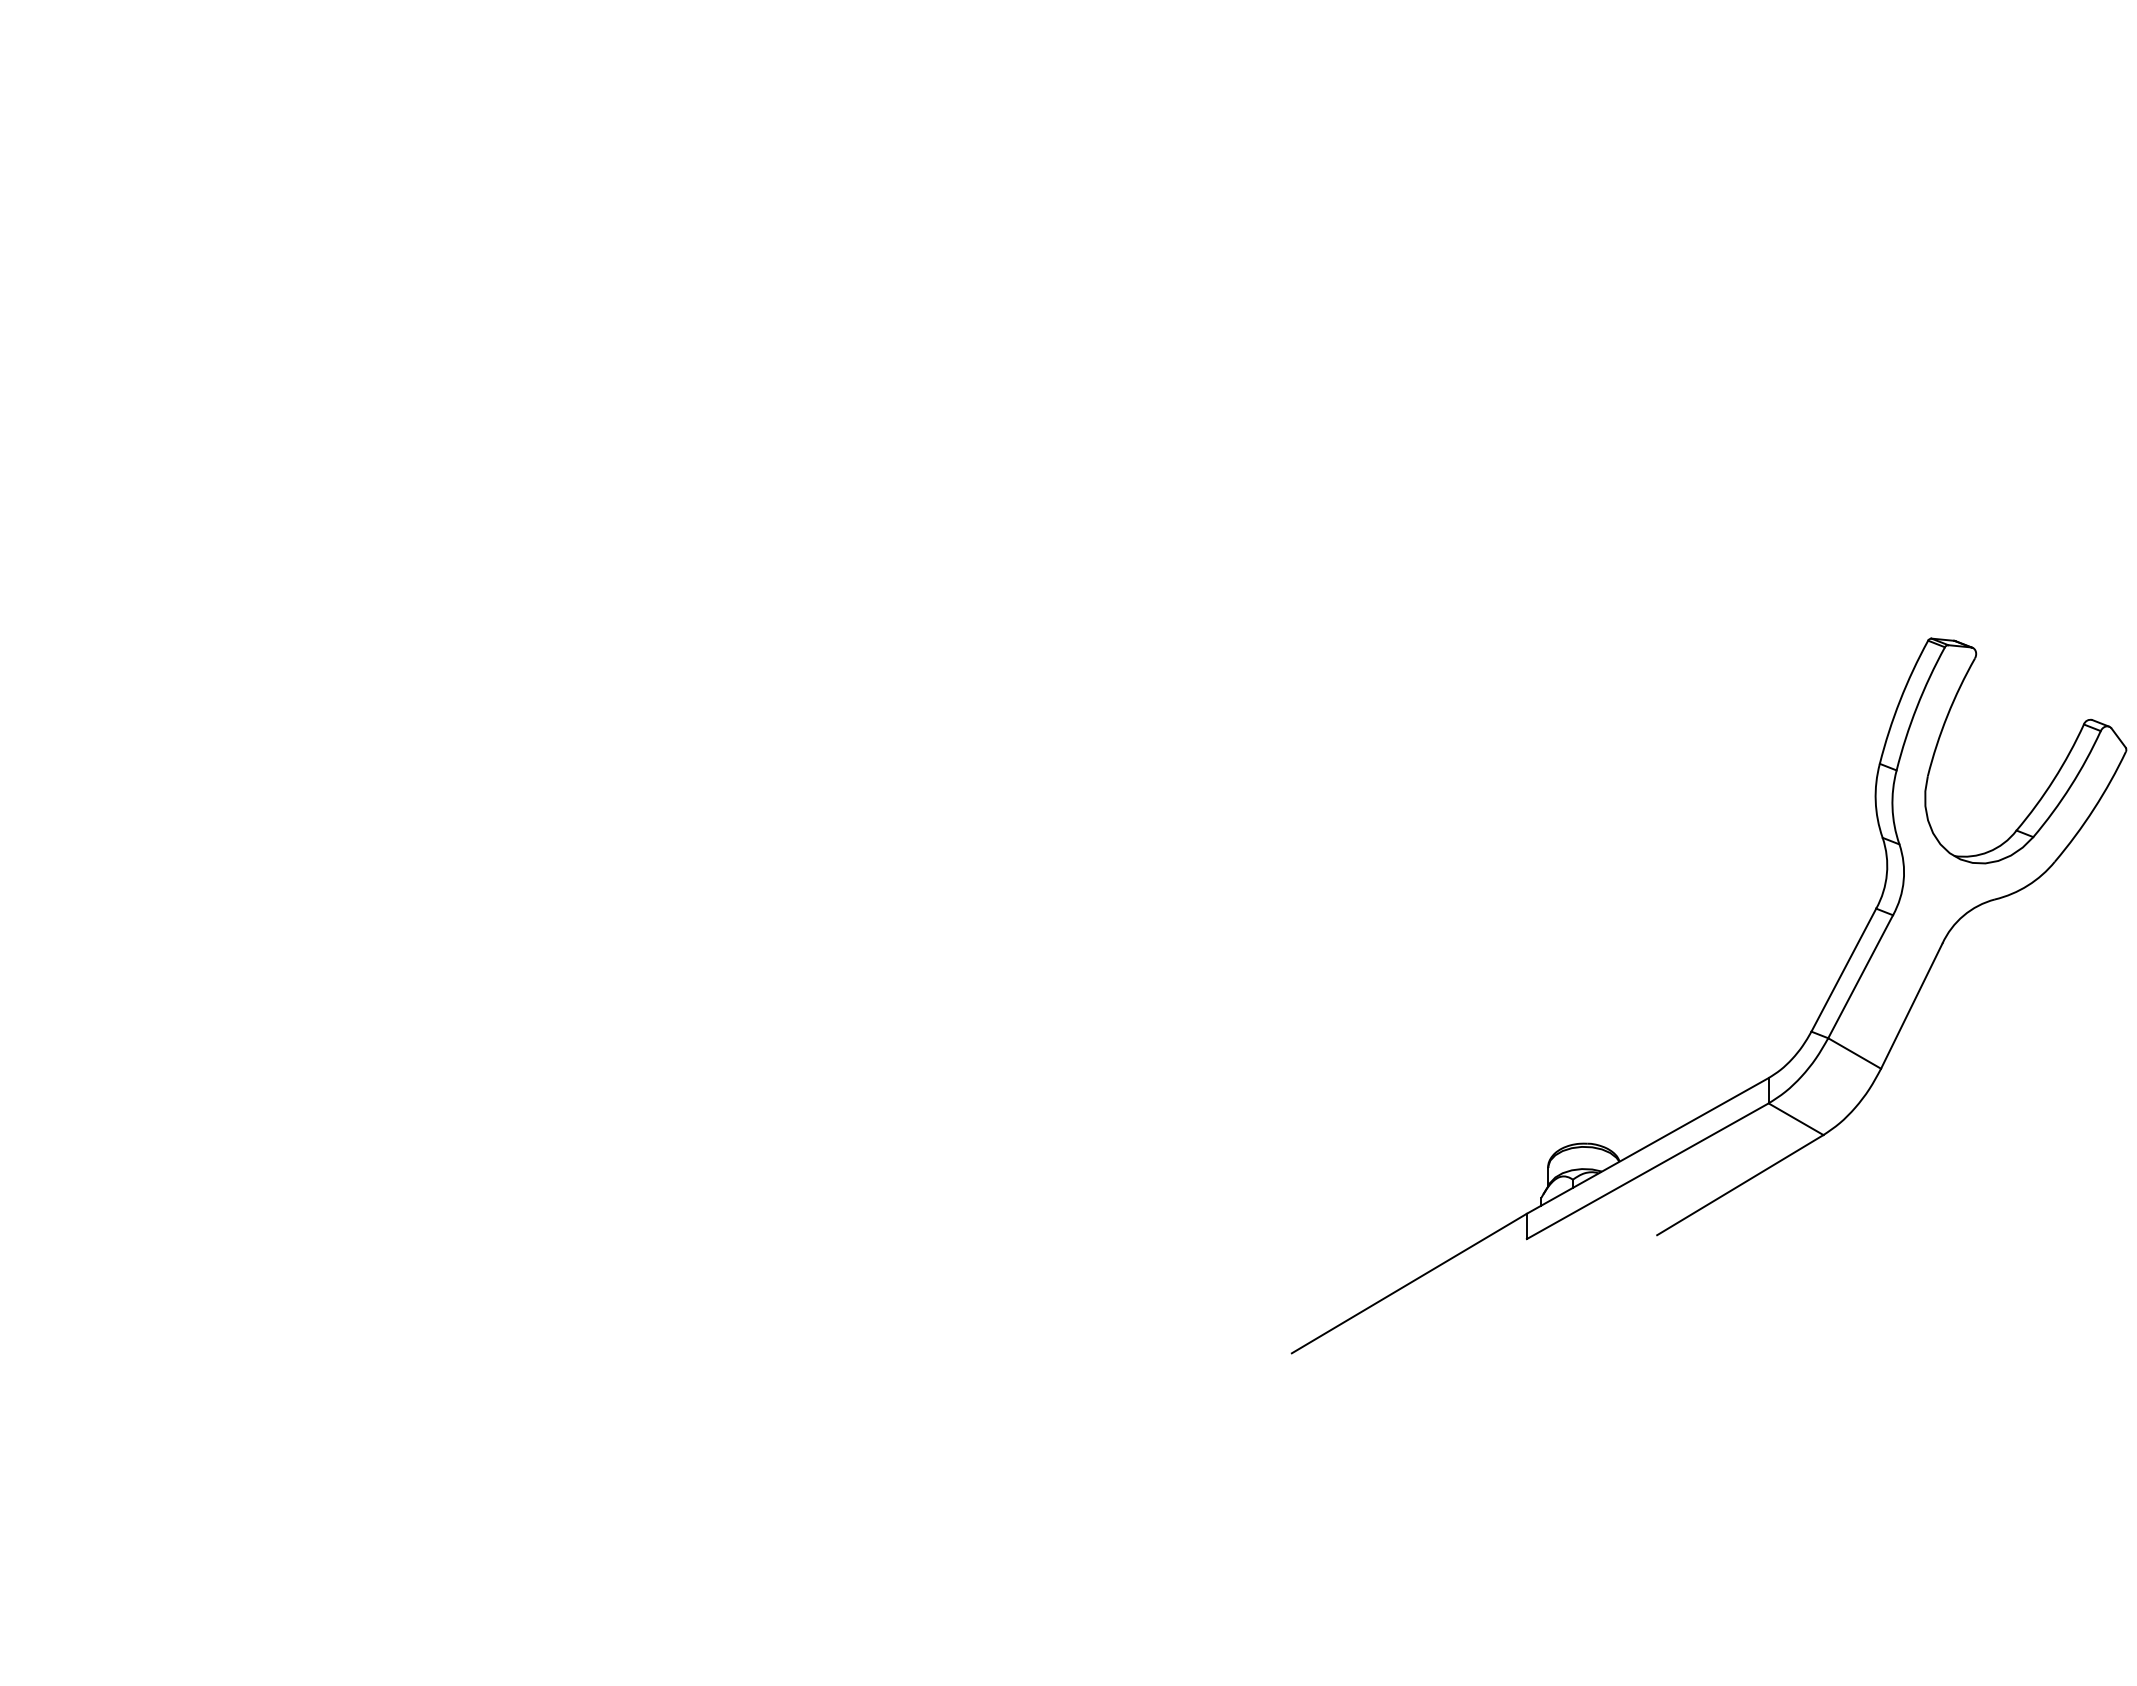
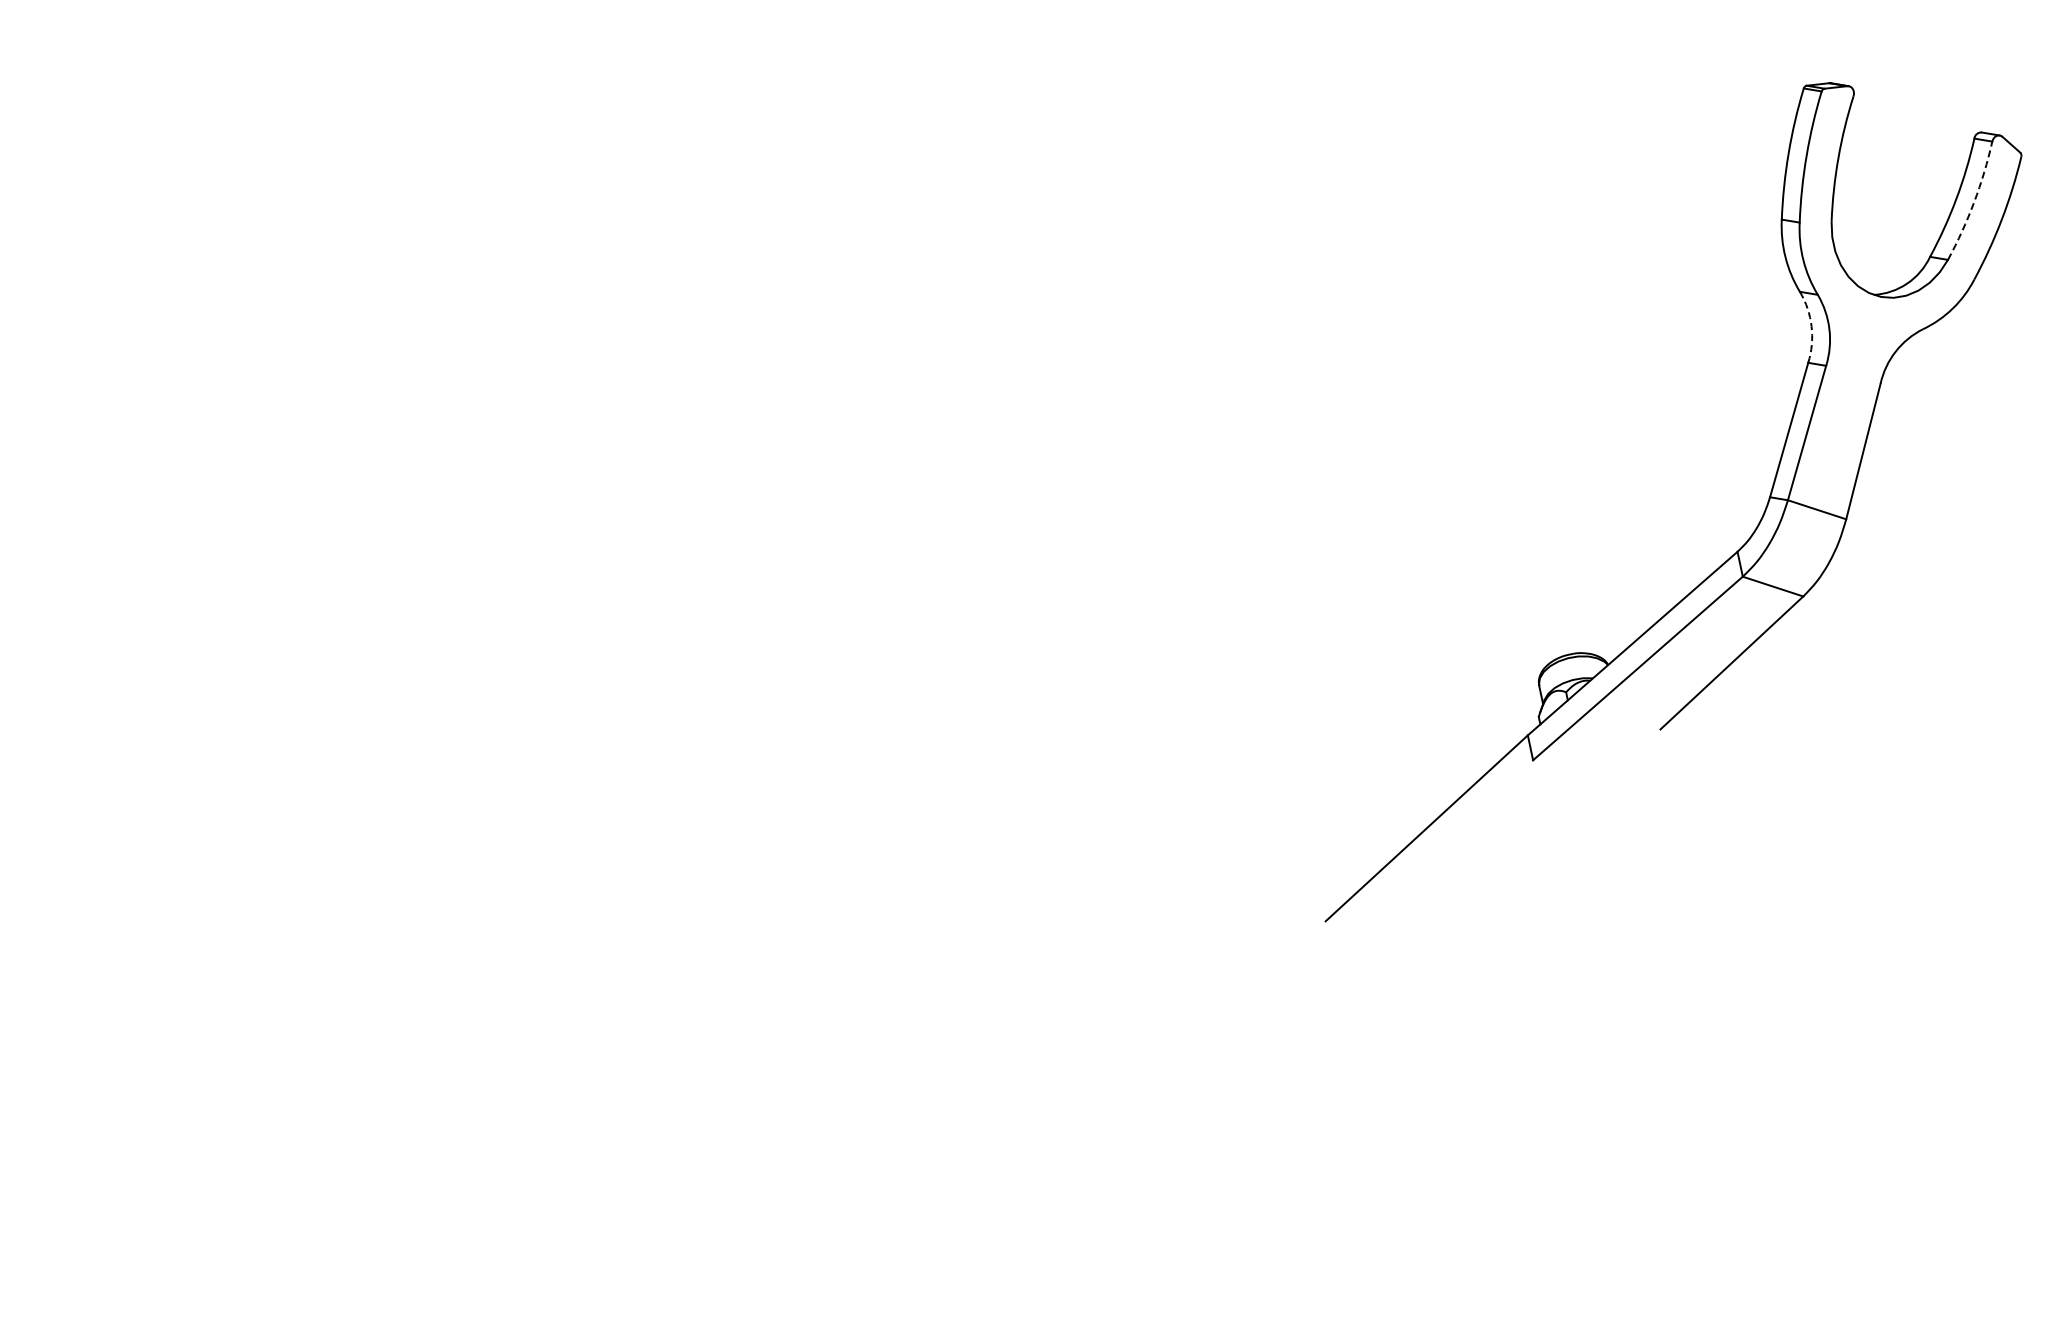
arc: (2070, 786) -> (1974, 202), solid -> dashed
arc: (1886, 873) -> (1811, 326), solid -> dashed

